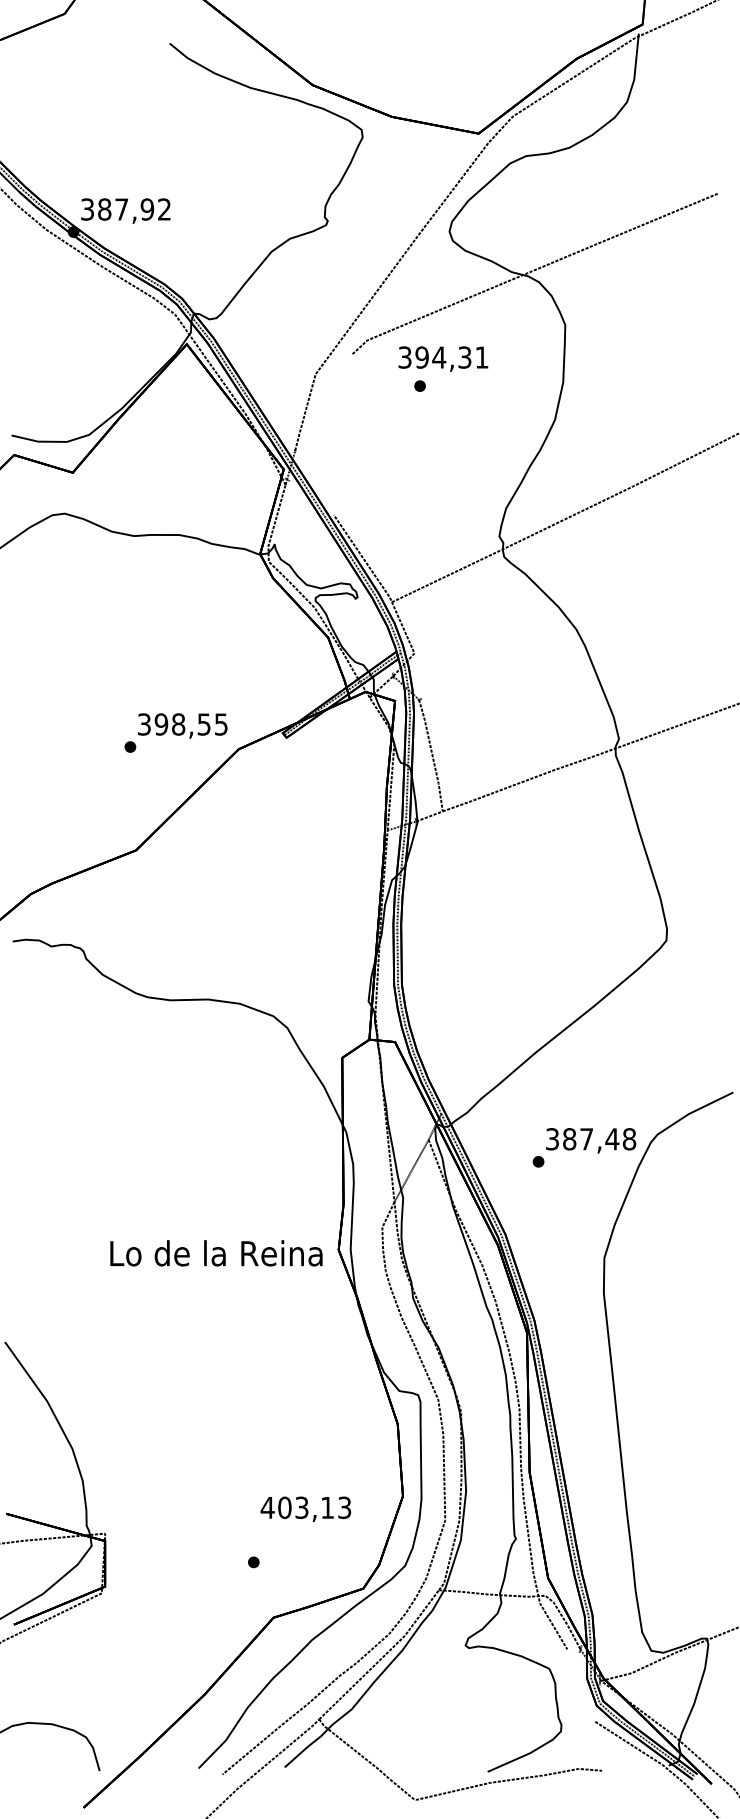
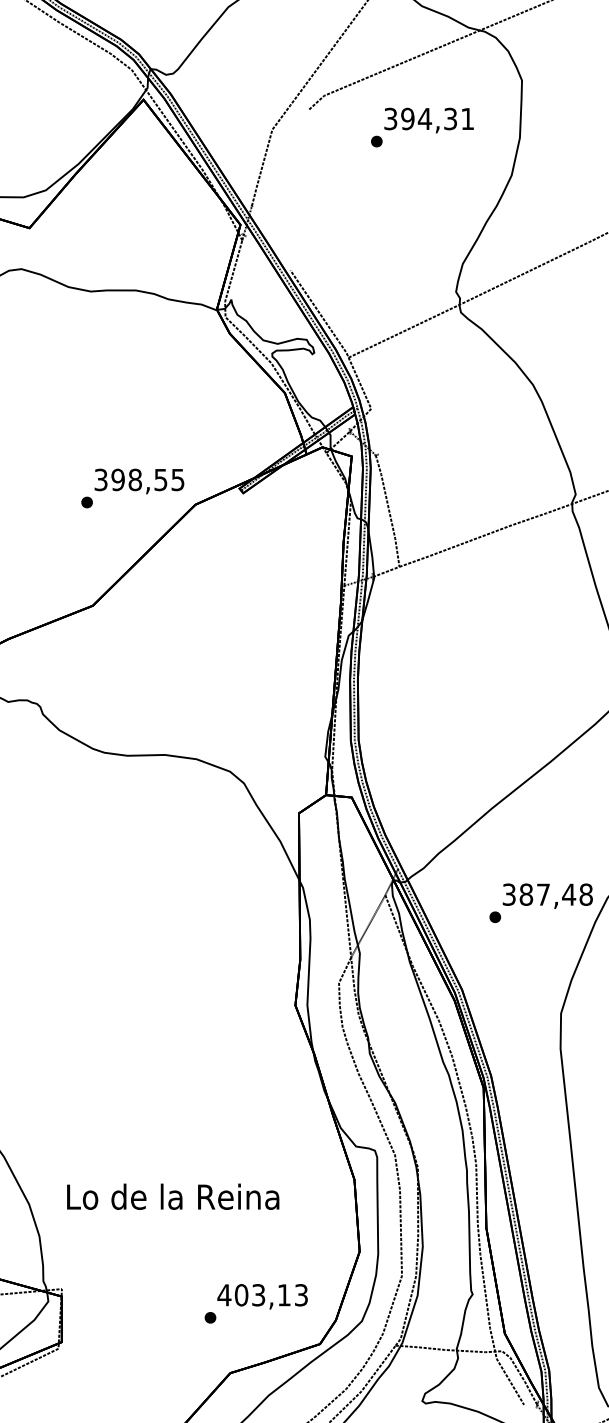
text: (443, 358) -> (429, 119), moved
text: (216, 1253) -> (173, 1196), moved
text: (305, 1509) -> (262, 1296), moved

